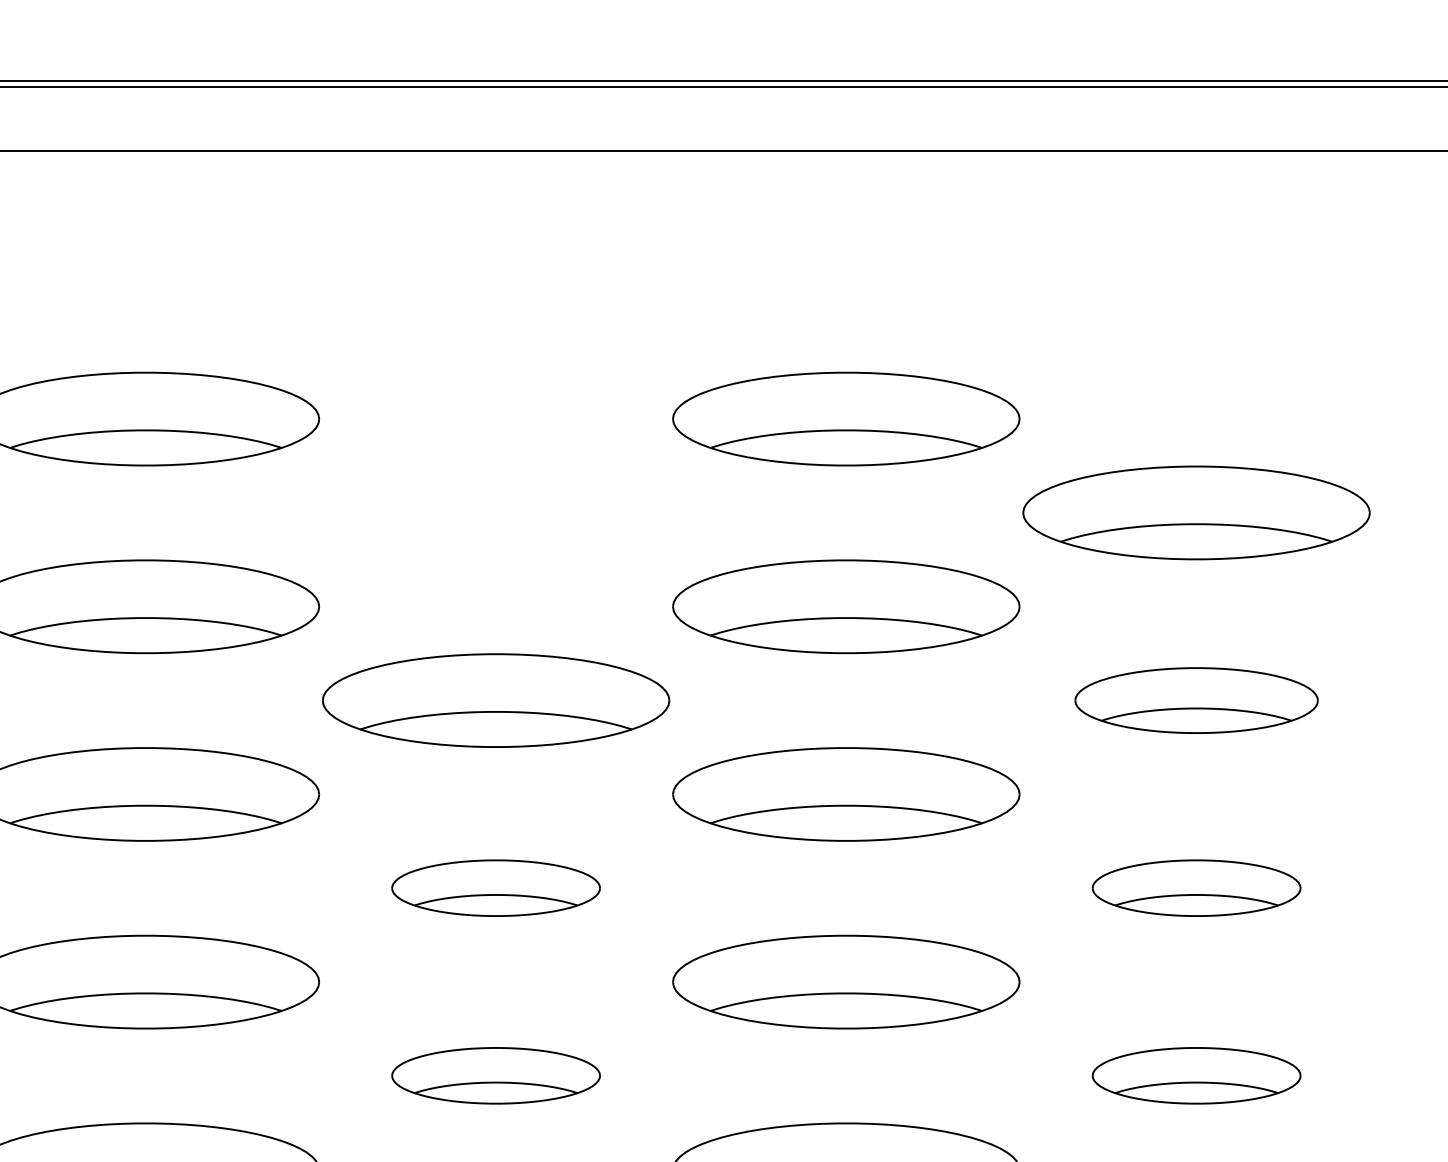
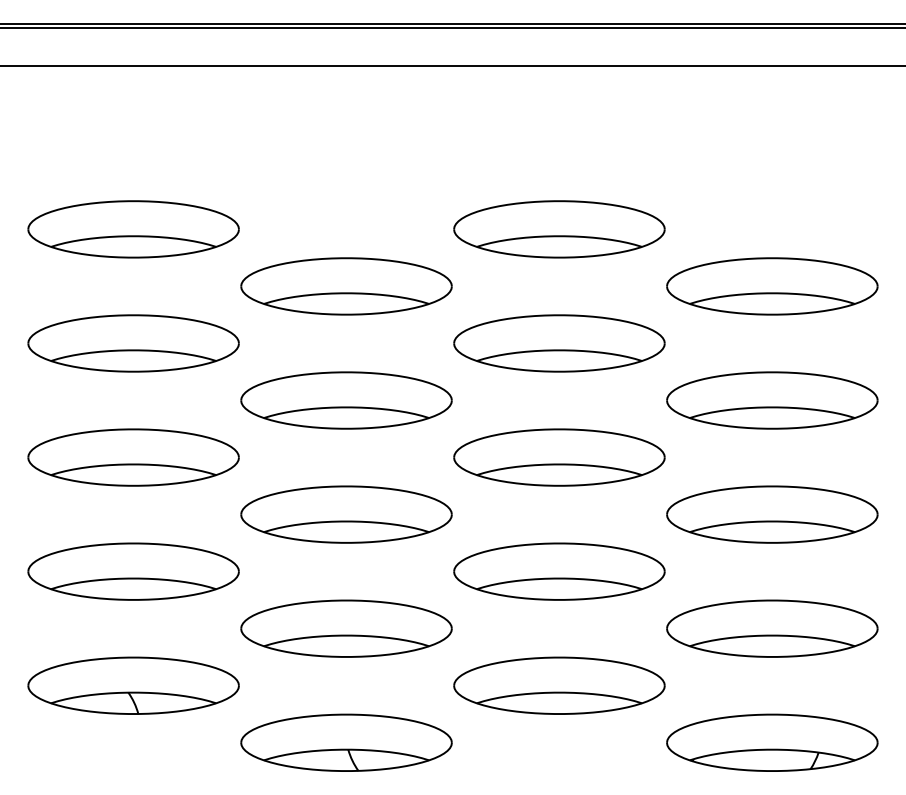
part: (496, 513) -> (346, 286), added
part: (1196, 700) -> (772, 400), size x1.43
part: (496, 888) -> (346, 514), size x1.67
part: (1196, 888) -> (772, 514), size x1.67
part: (496, 1075) -> (346, 628), size x1.67
part: (1196, 1075) -> (772, 628), size x1.67

